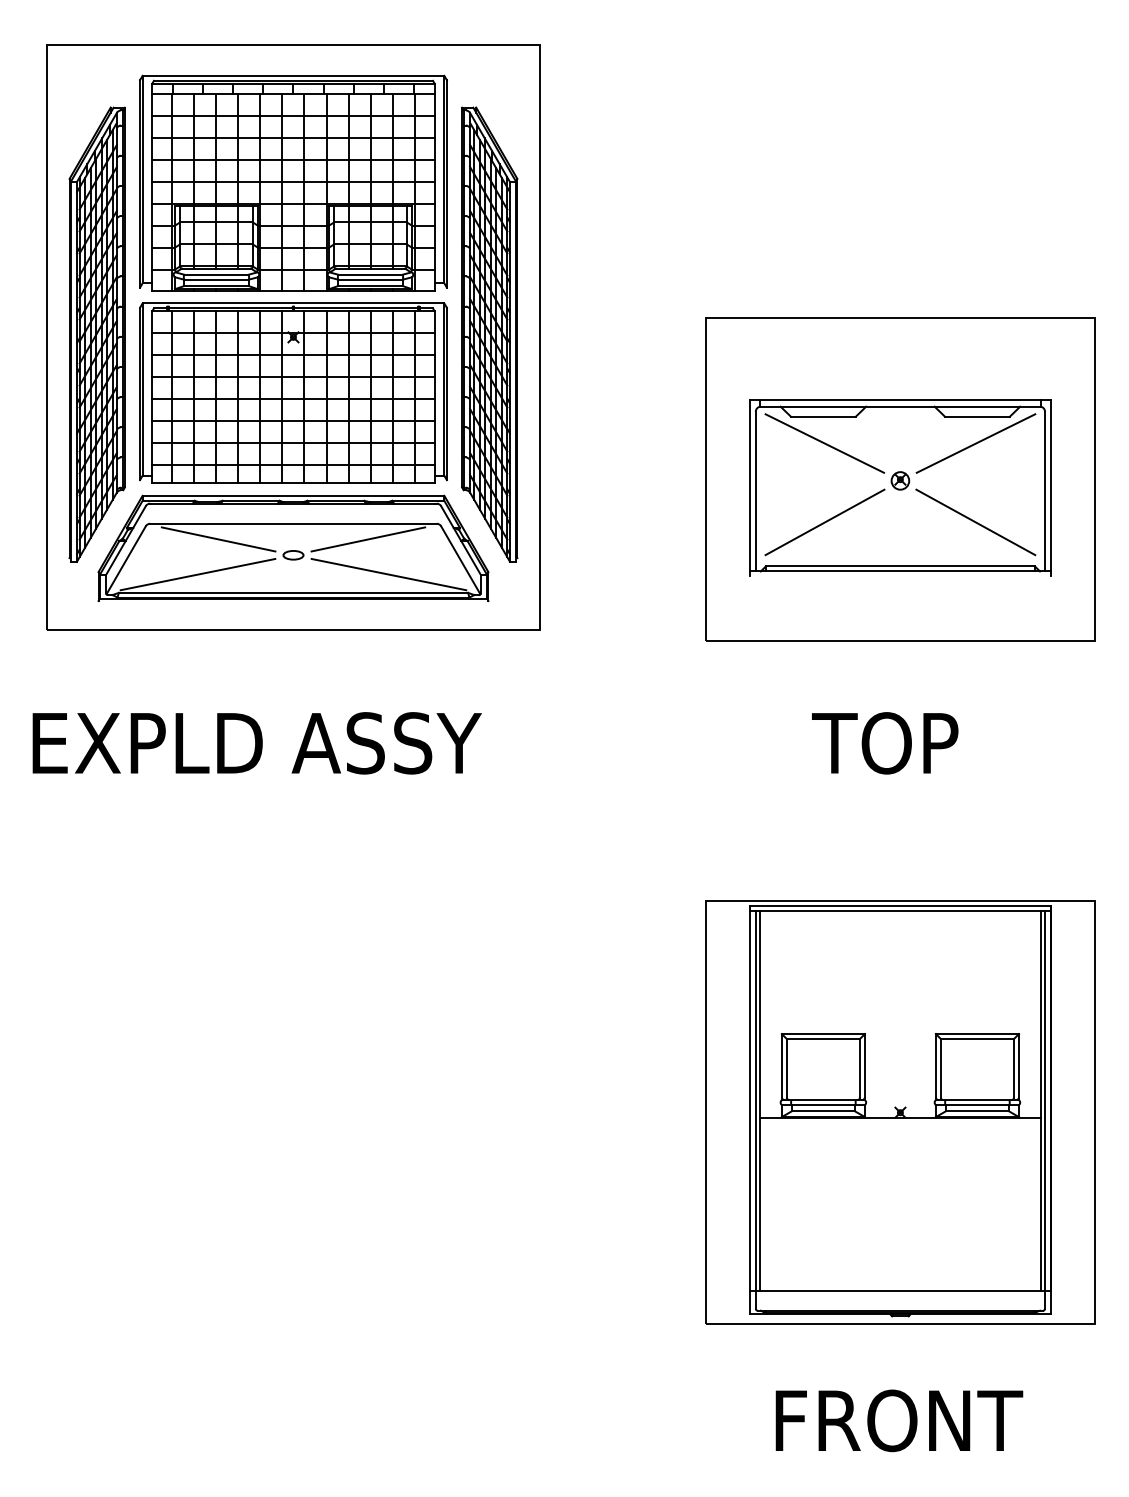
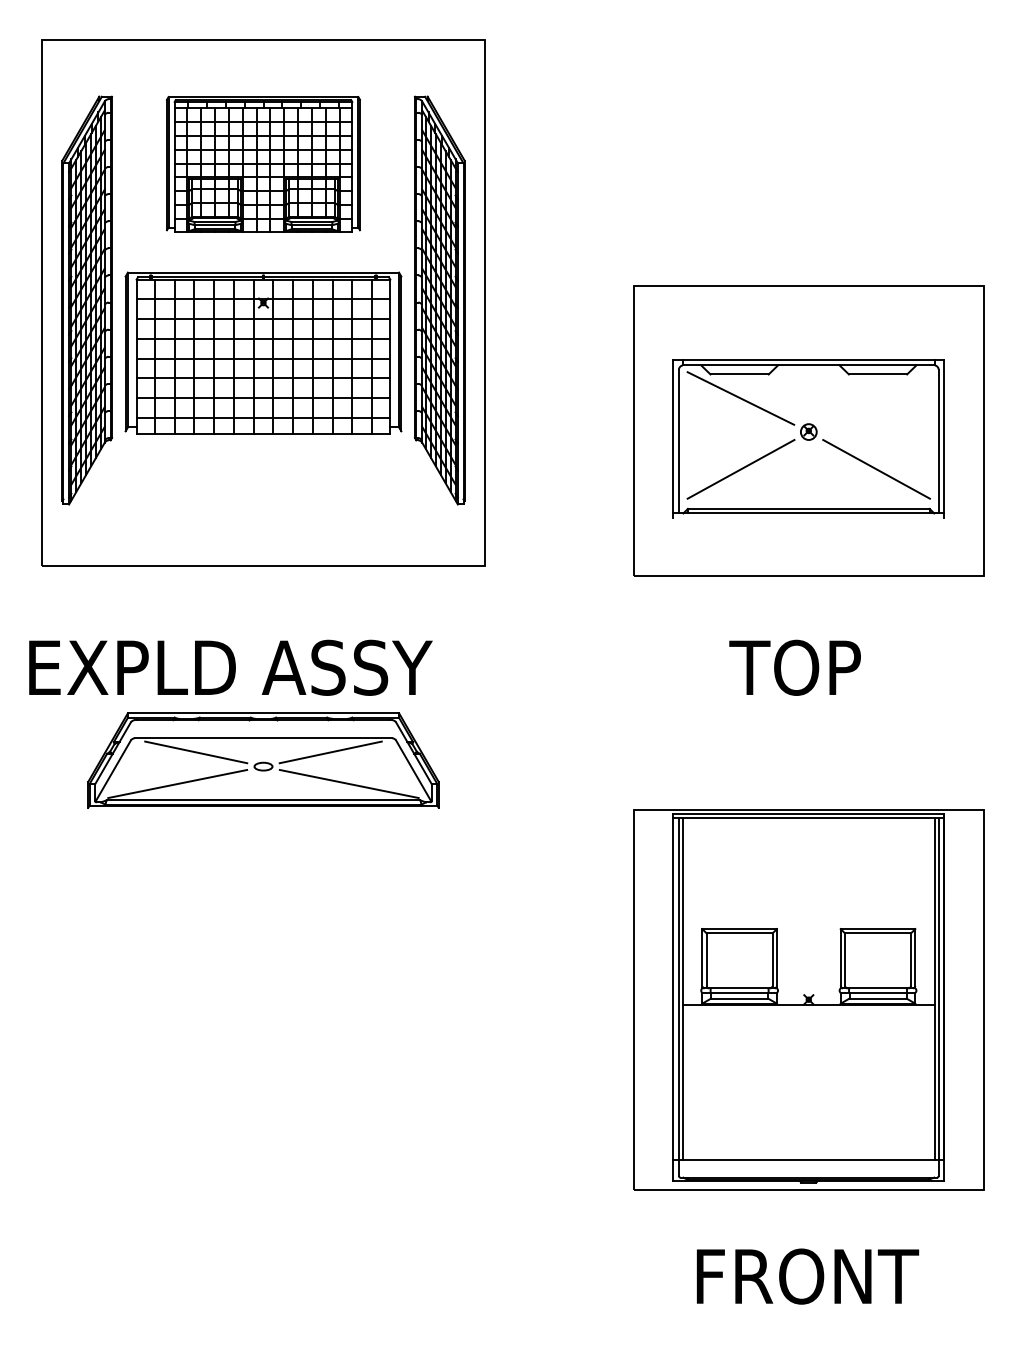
part: (293, 182) -> (263, 163), size x0.7
line: (975, 443) -> (876, 398), removed
part: (293, 547) -> (263, 759), moved

